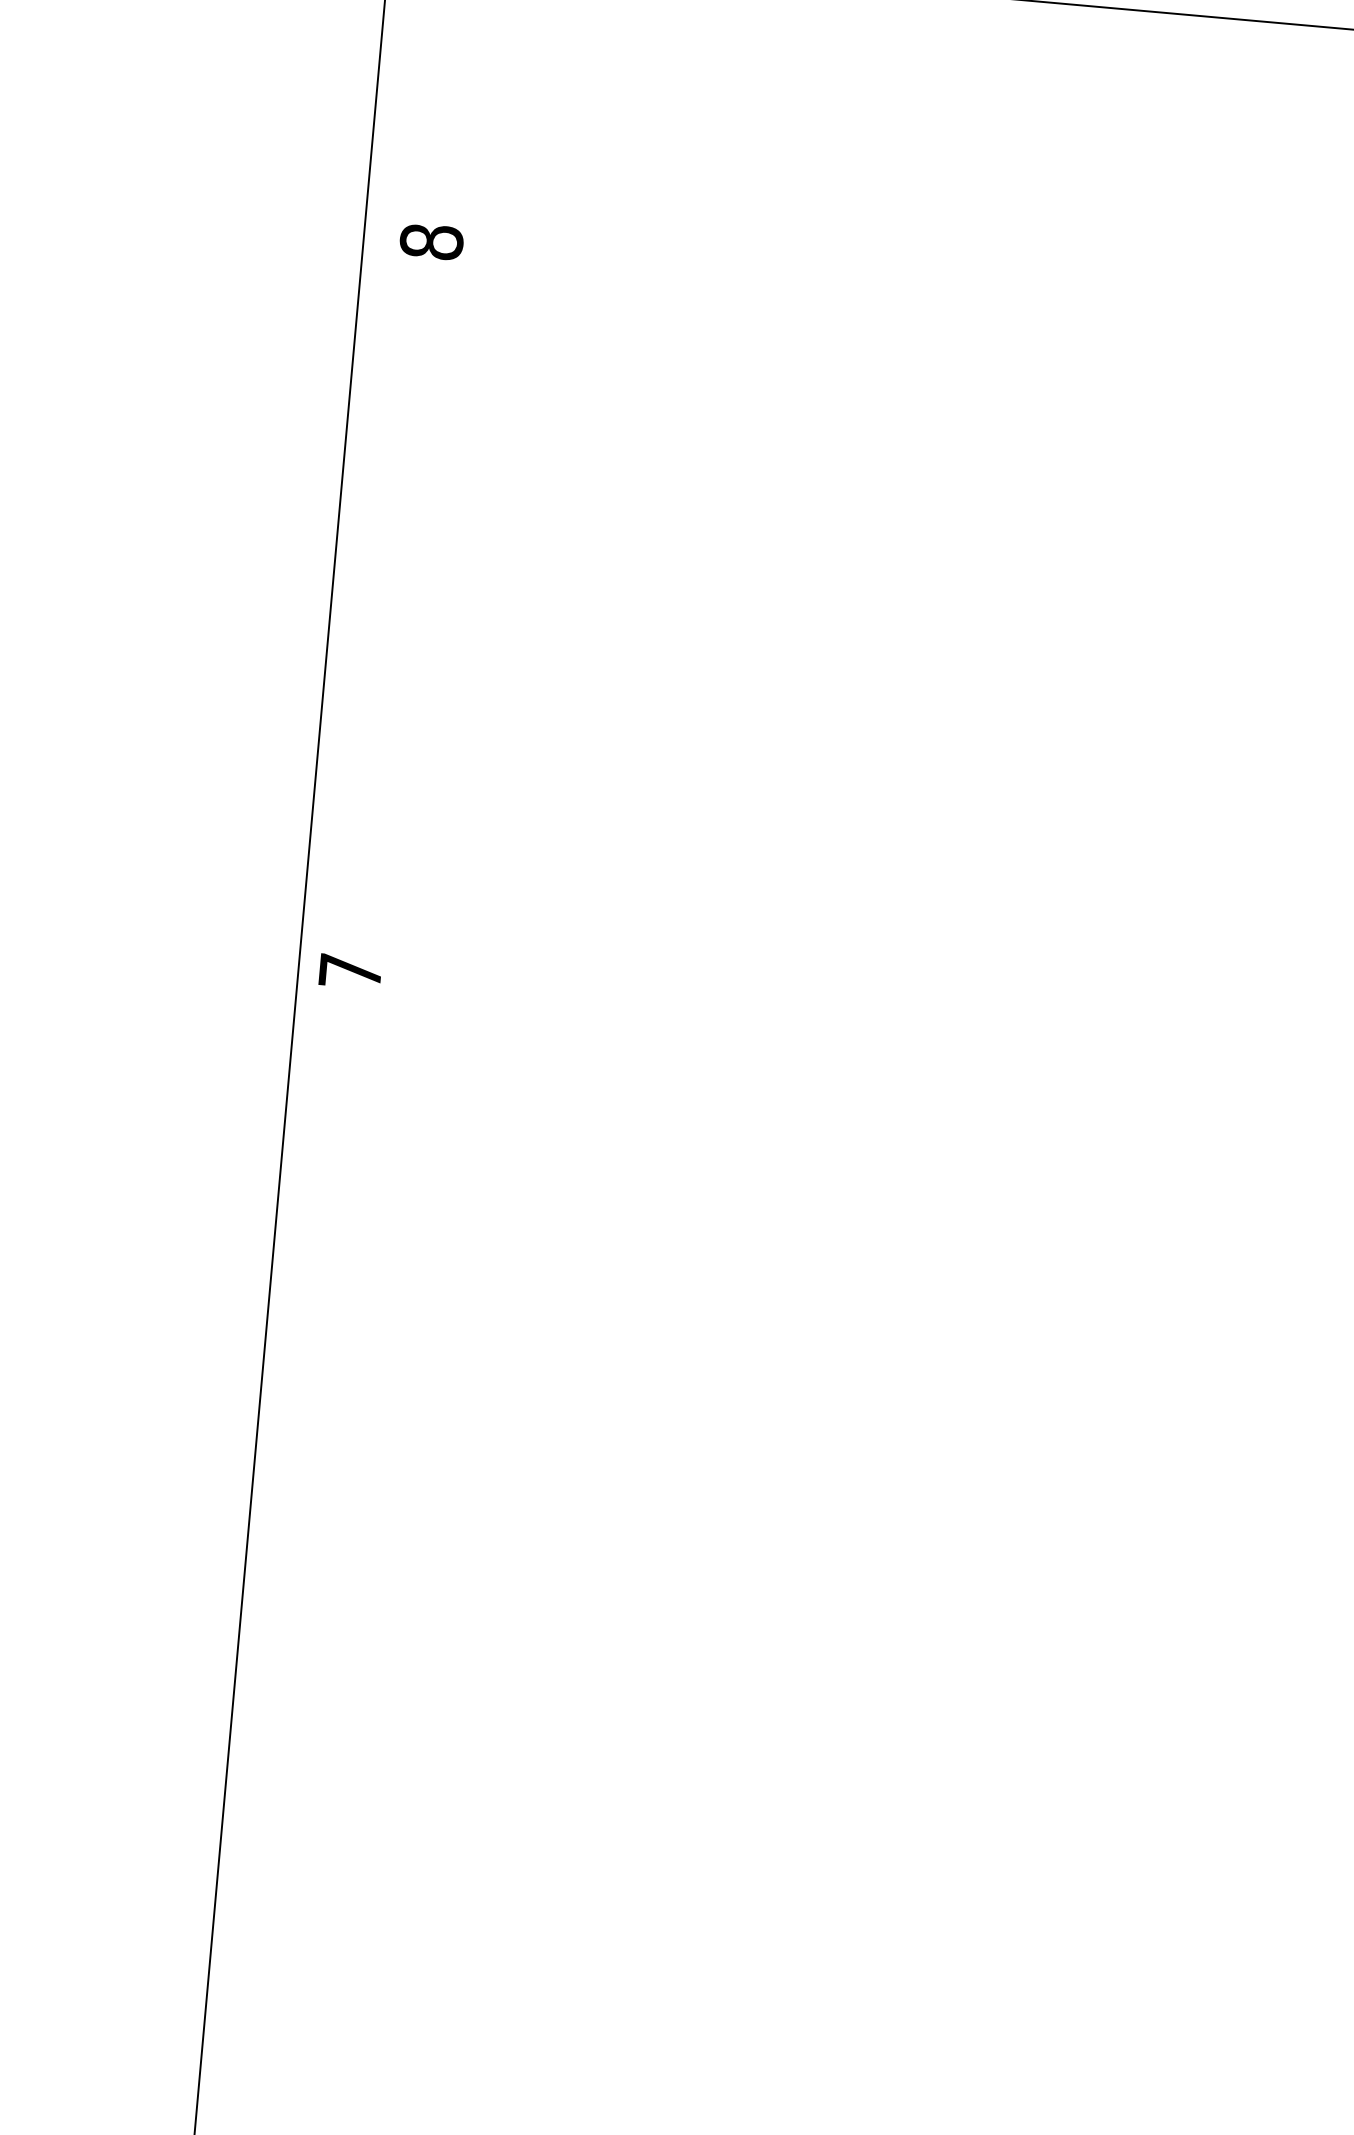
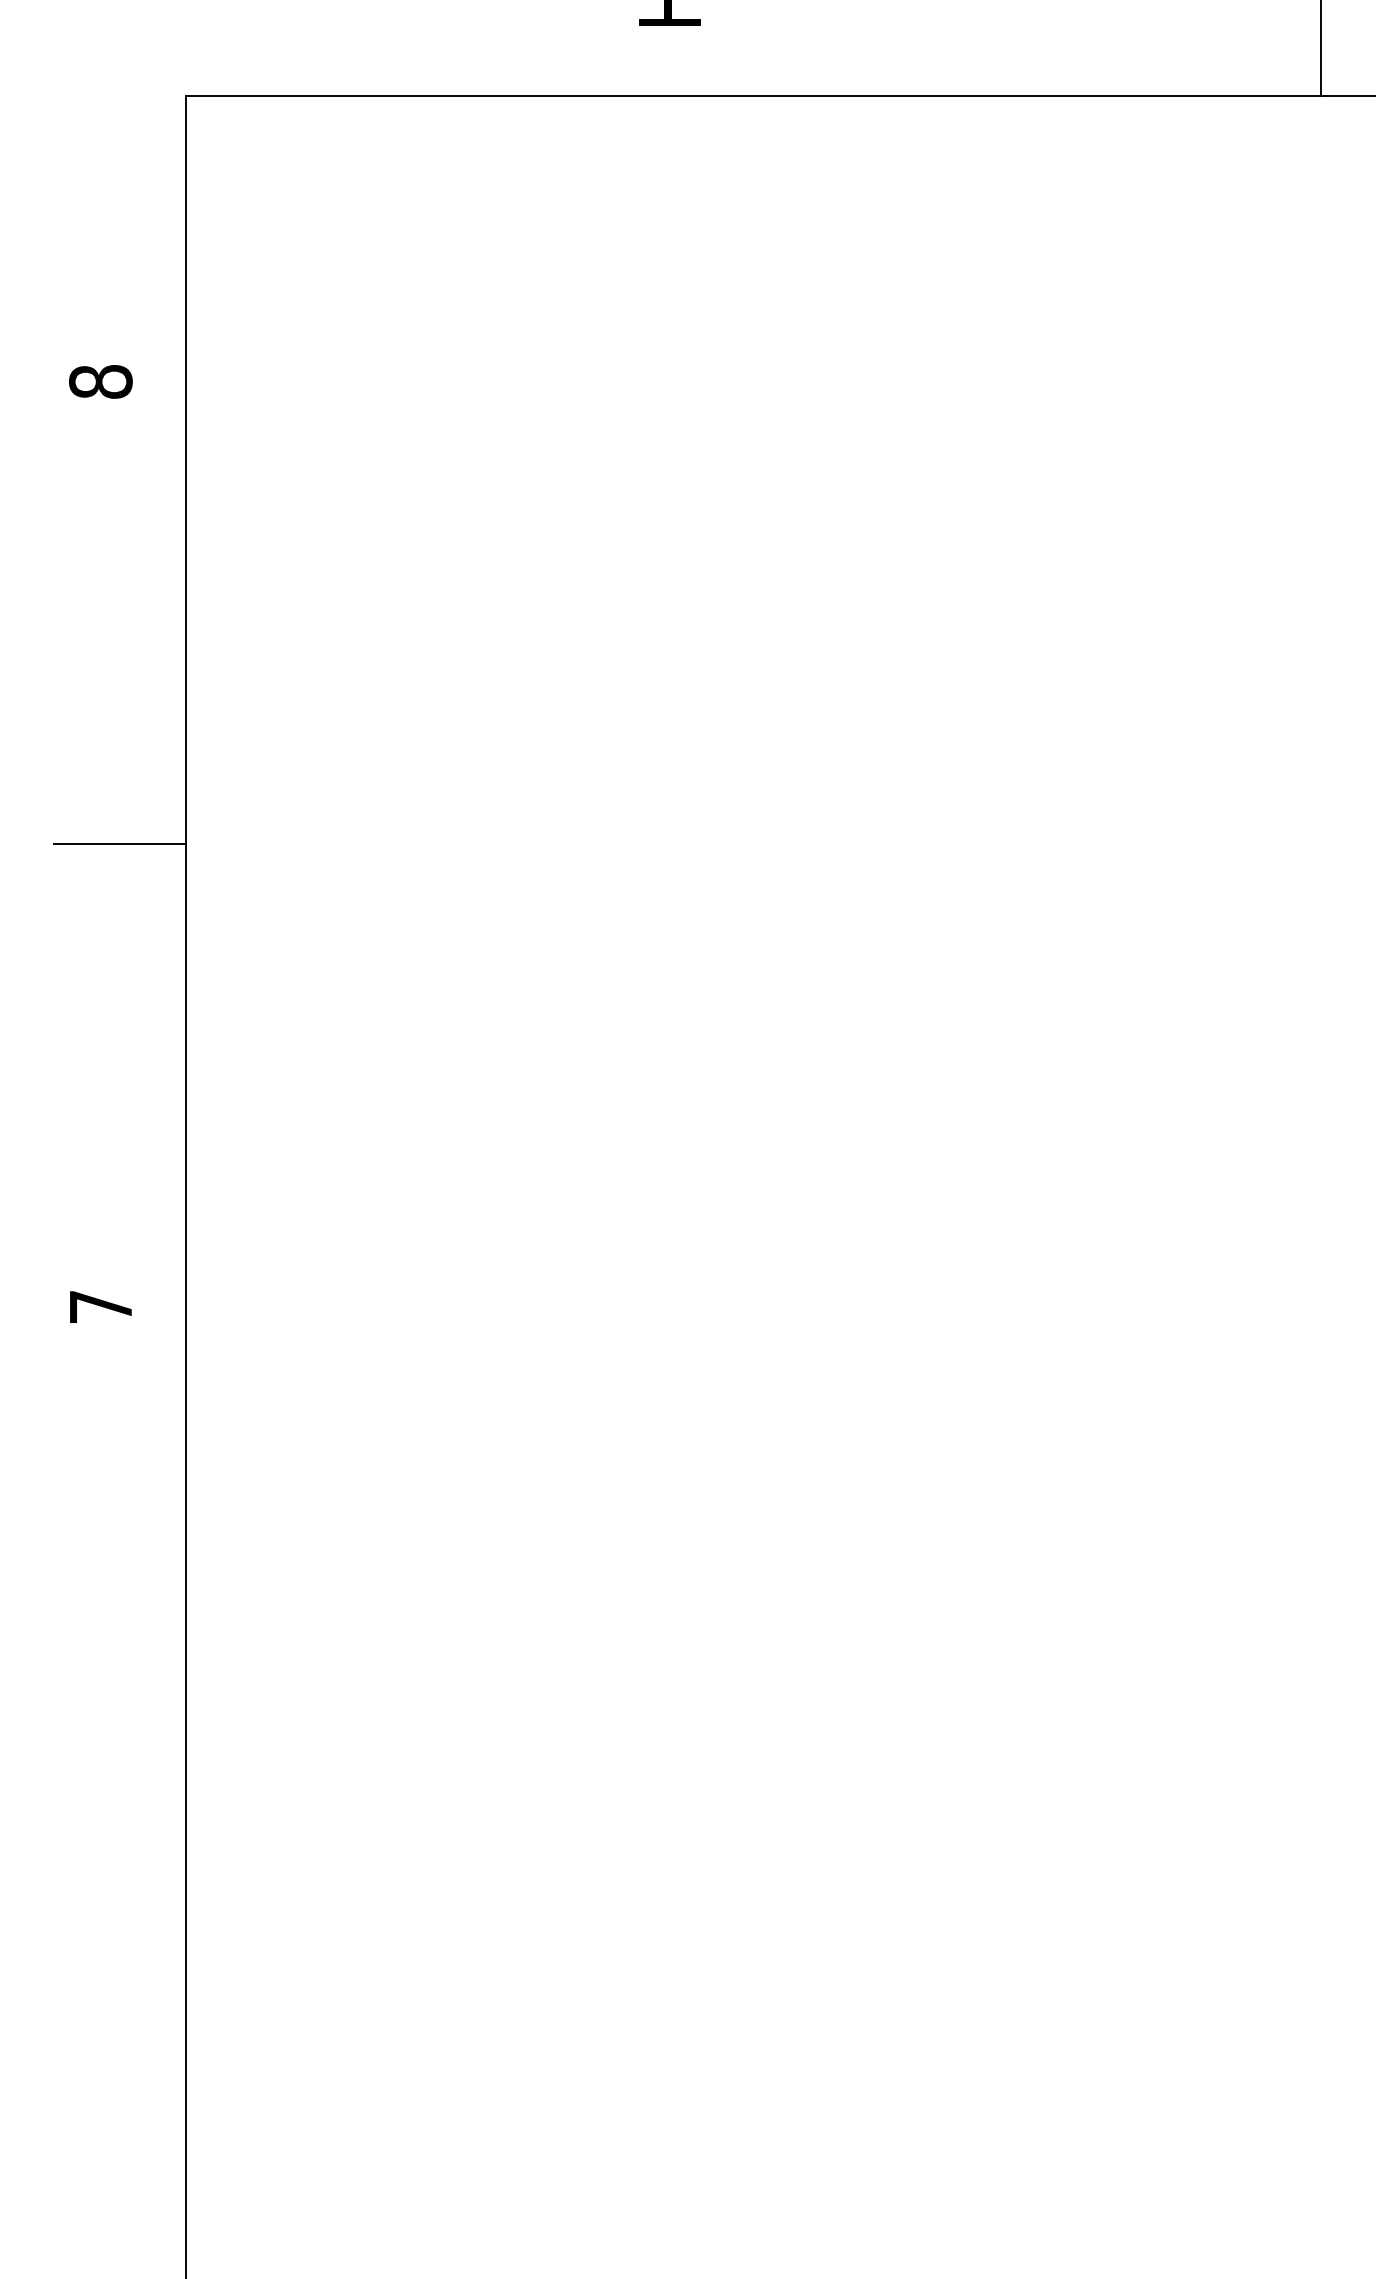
text: (431, 241) -> (100, 381), moved
line: (257, 683) -> (119, 844), added
text: (350, 971) -> (100, 1306), moved

